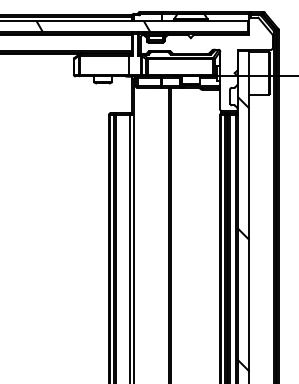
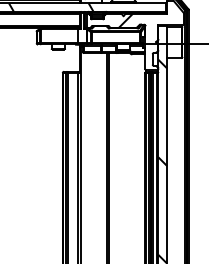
hatch: (193, 44) -> (125, 20), added

